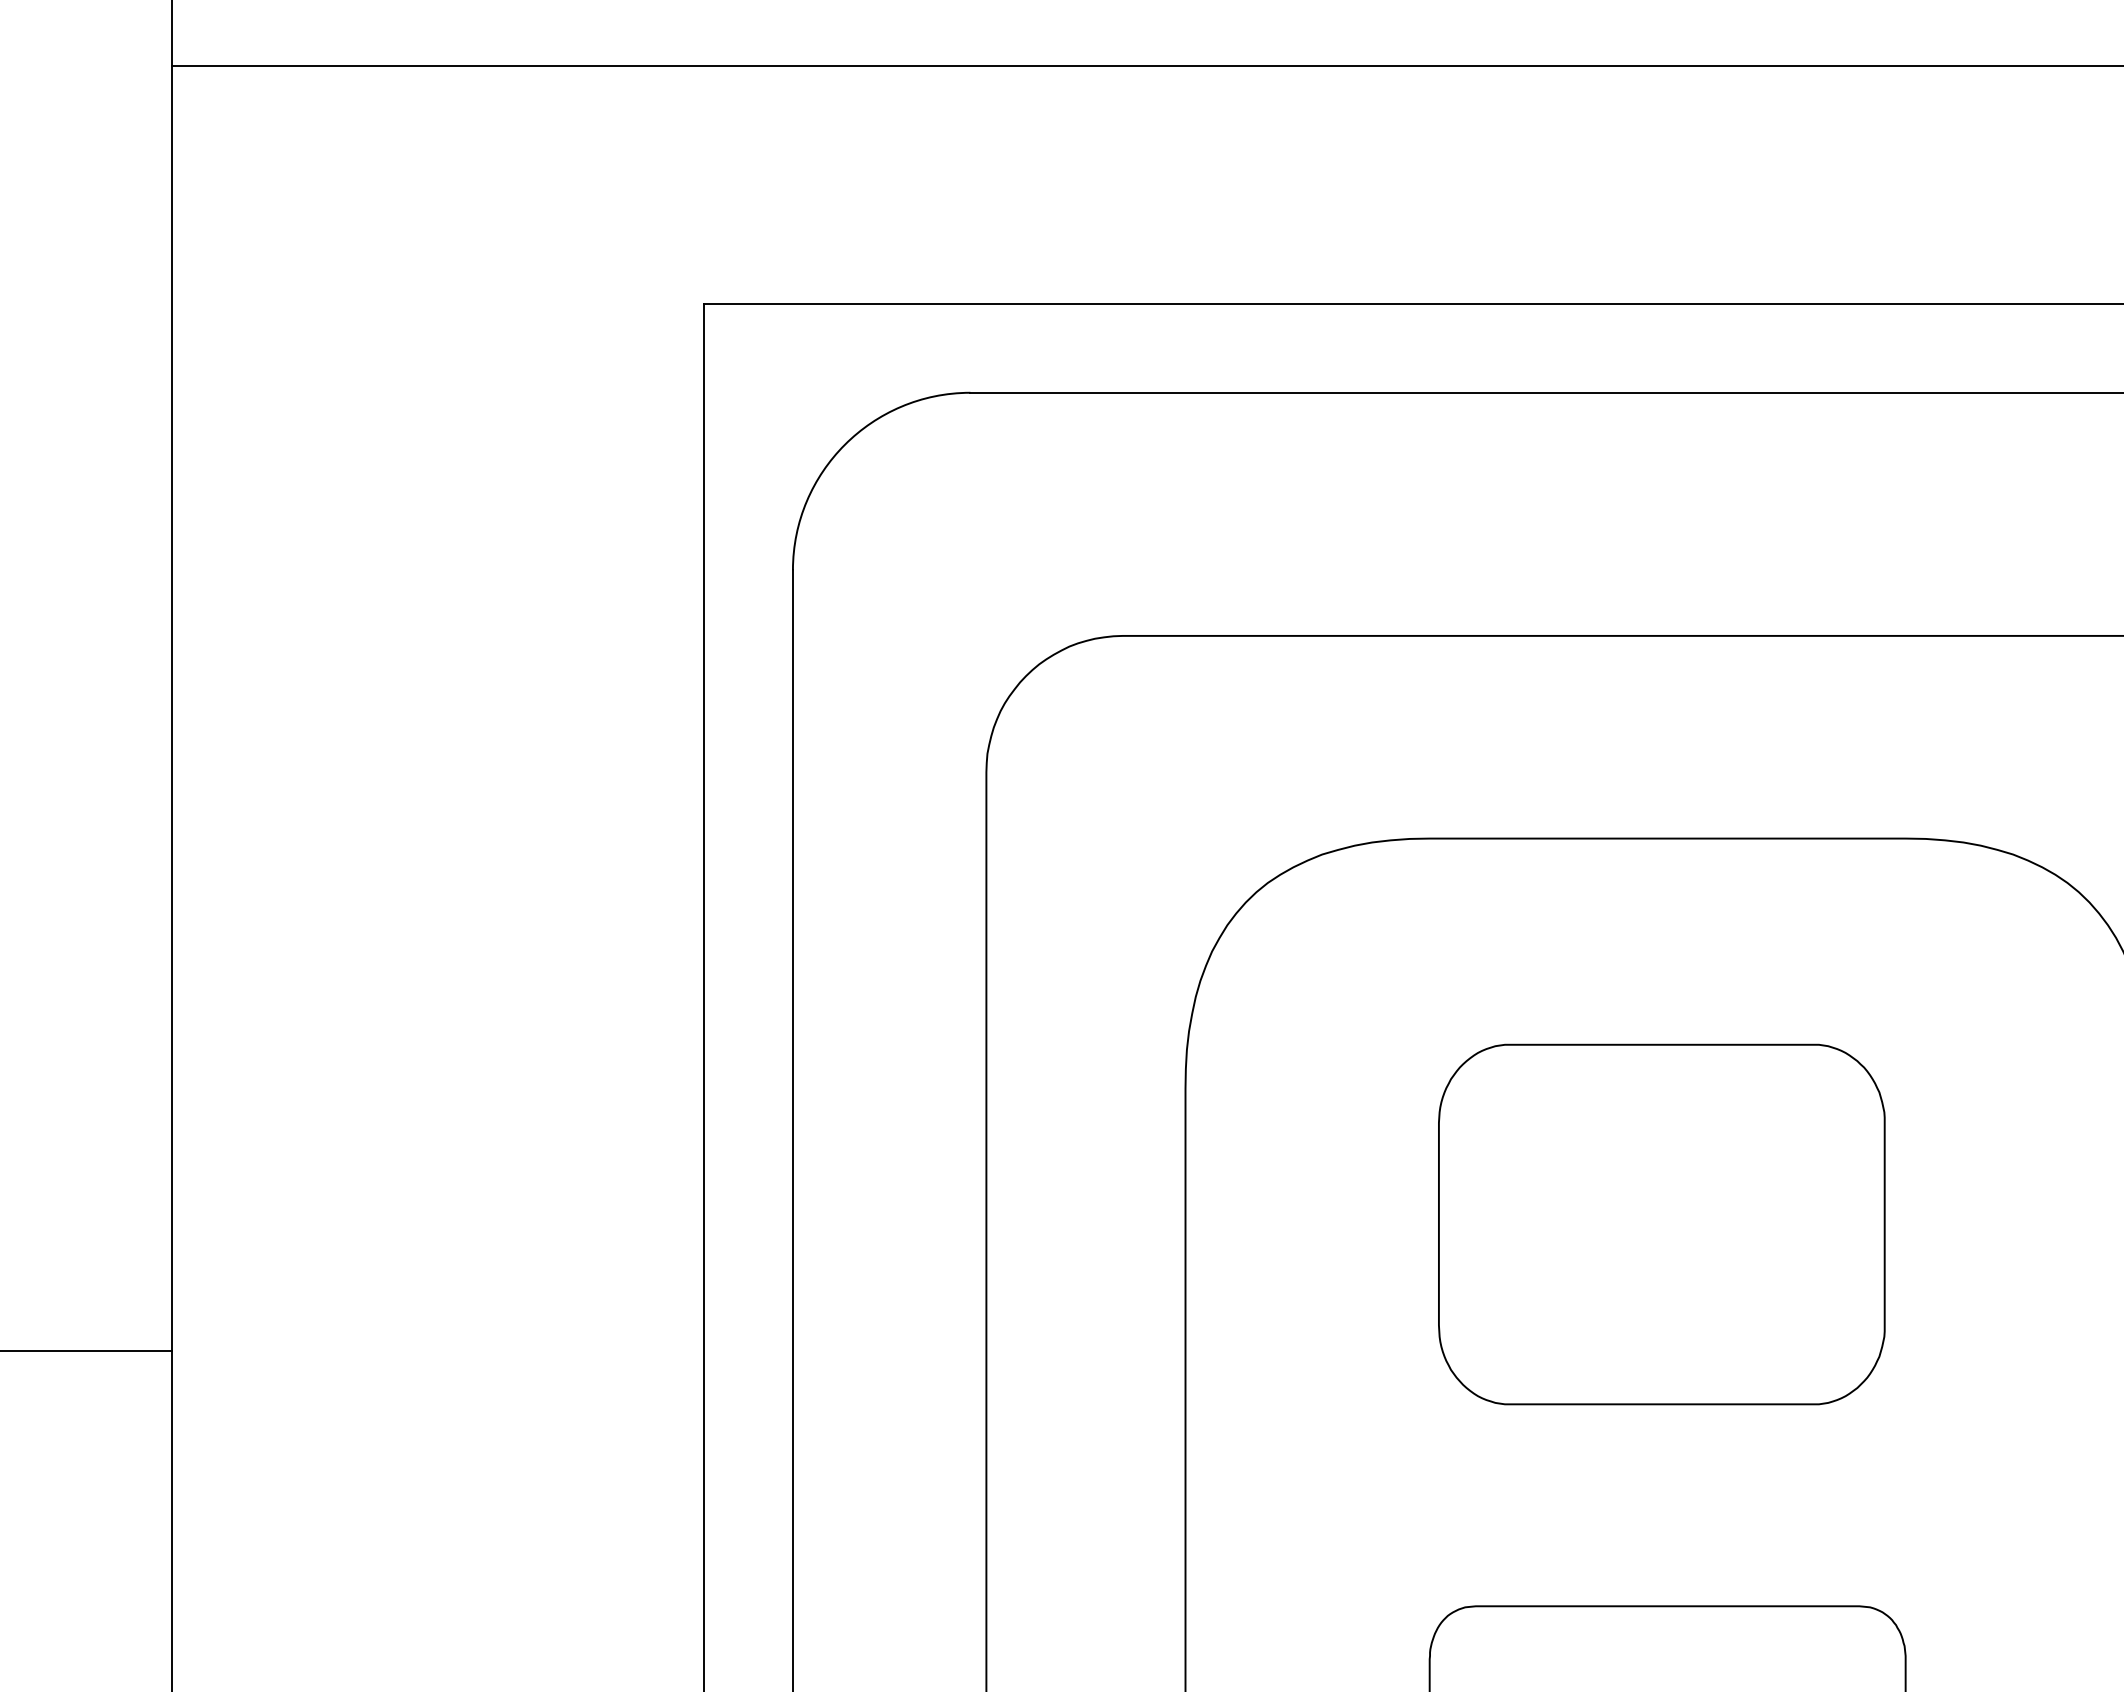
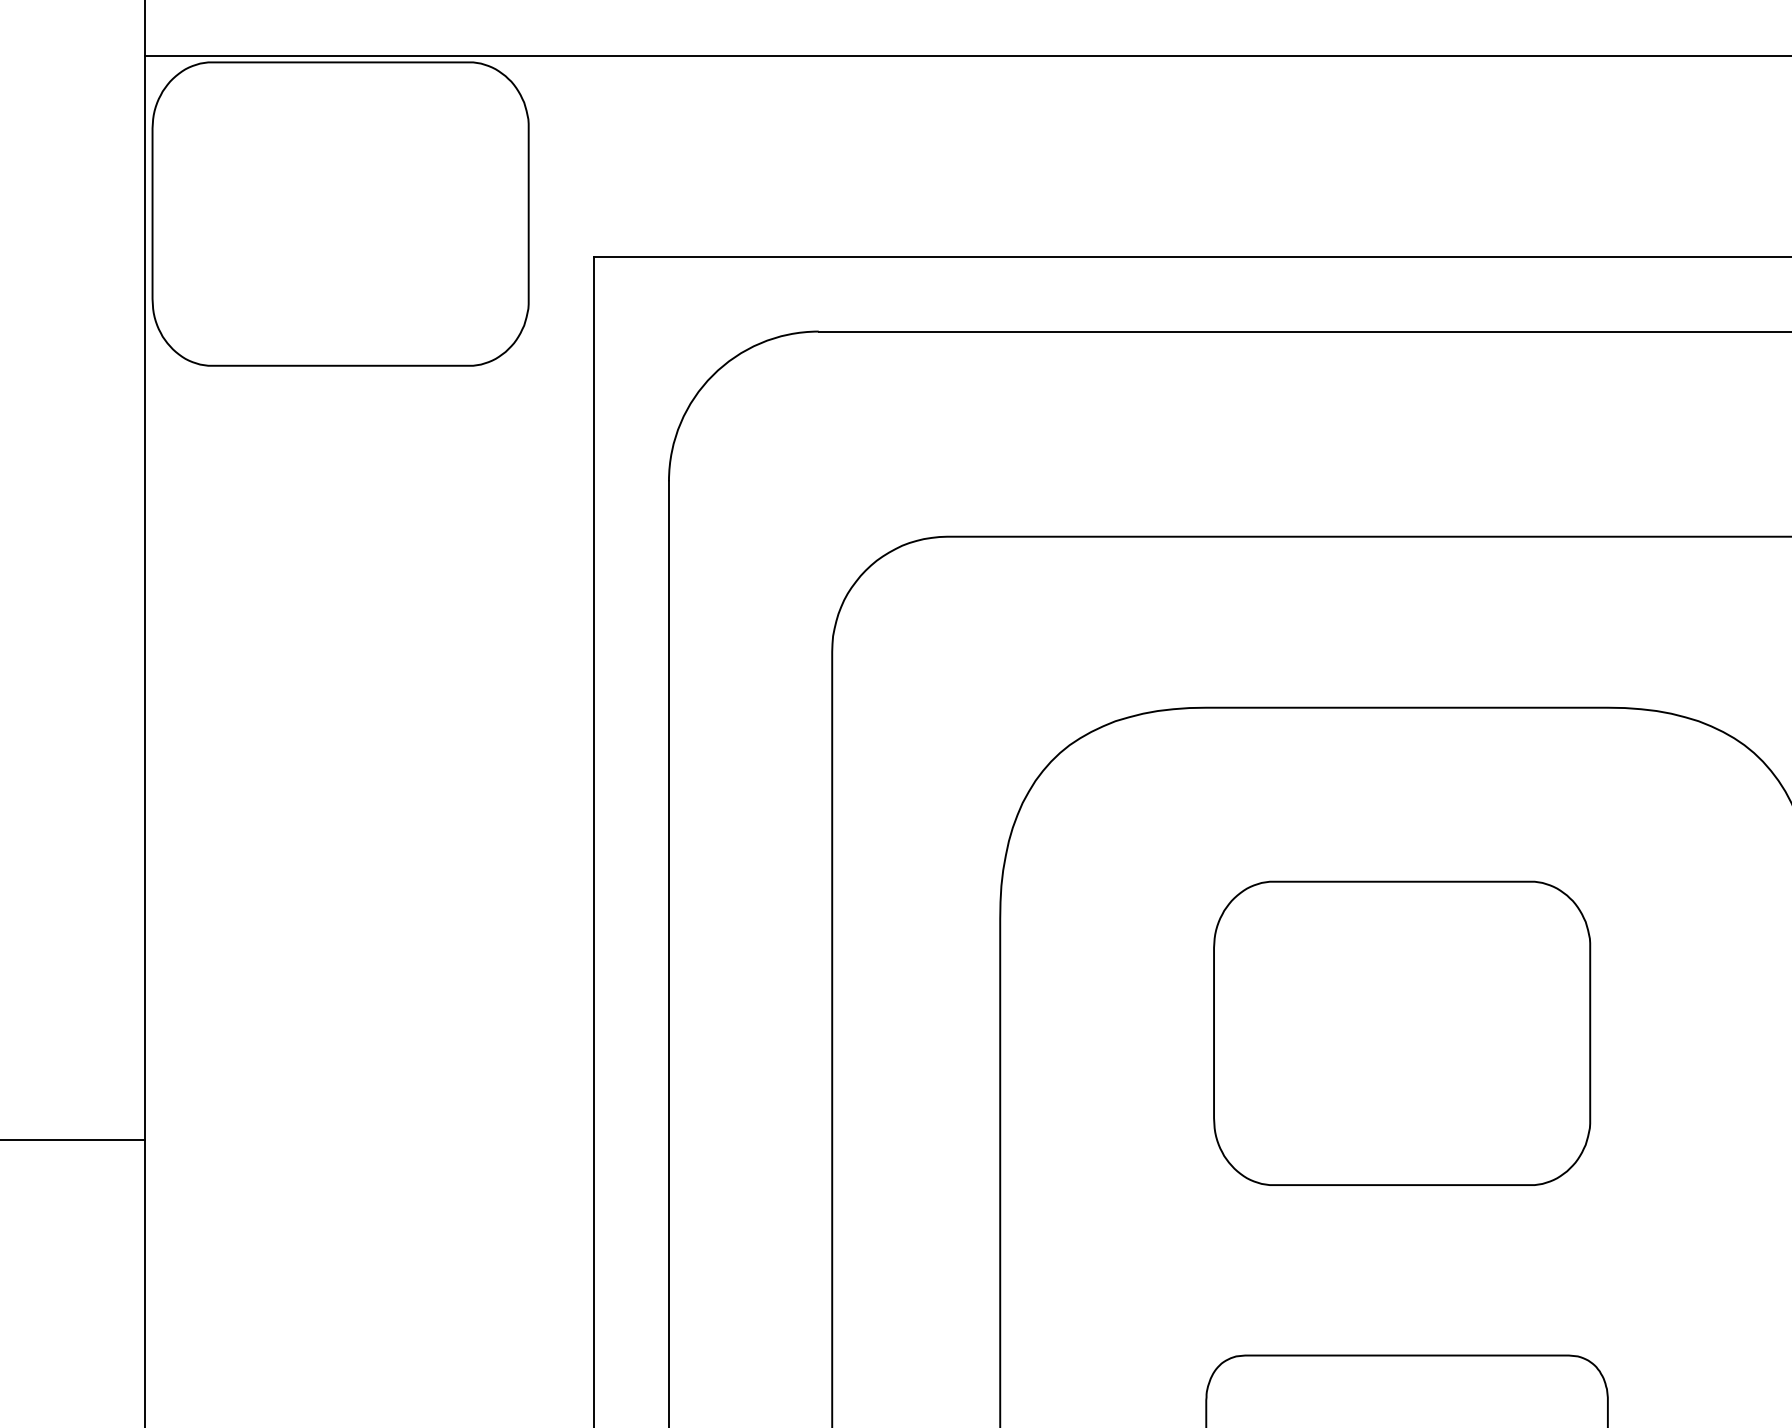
part: (403, 253) -> (340, 214), added

